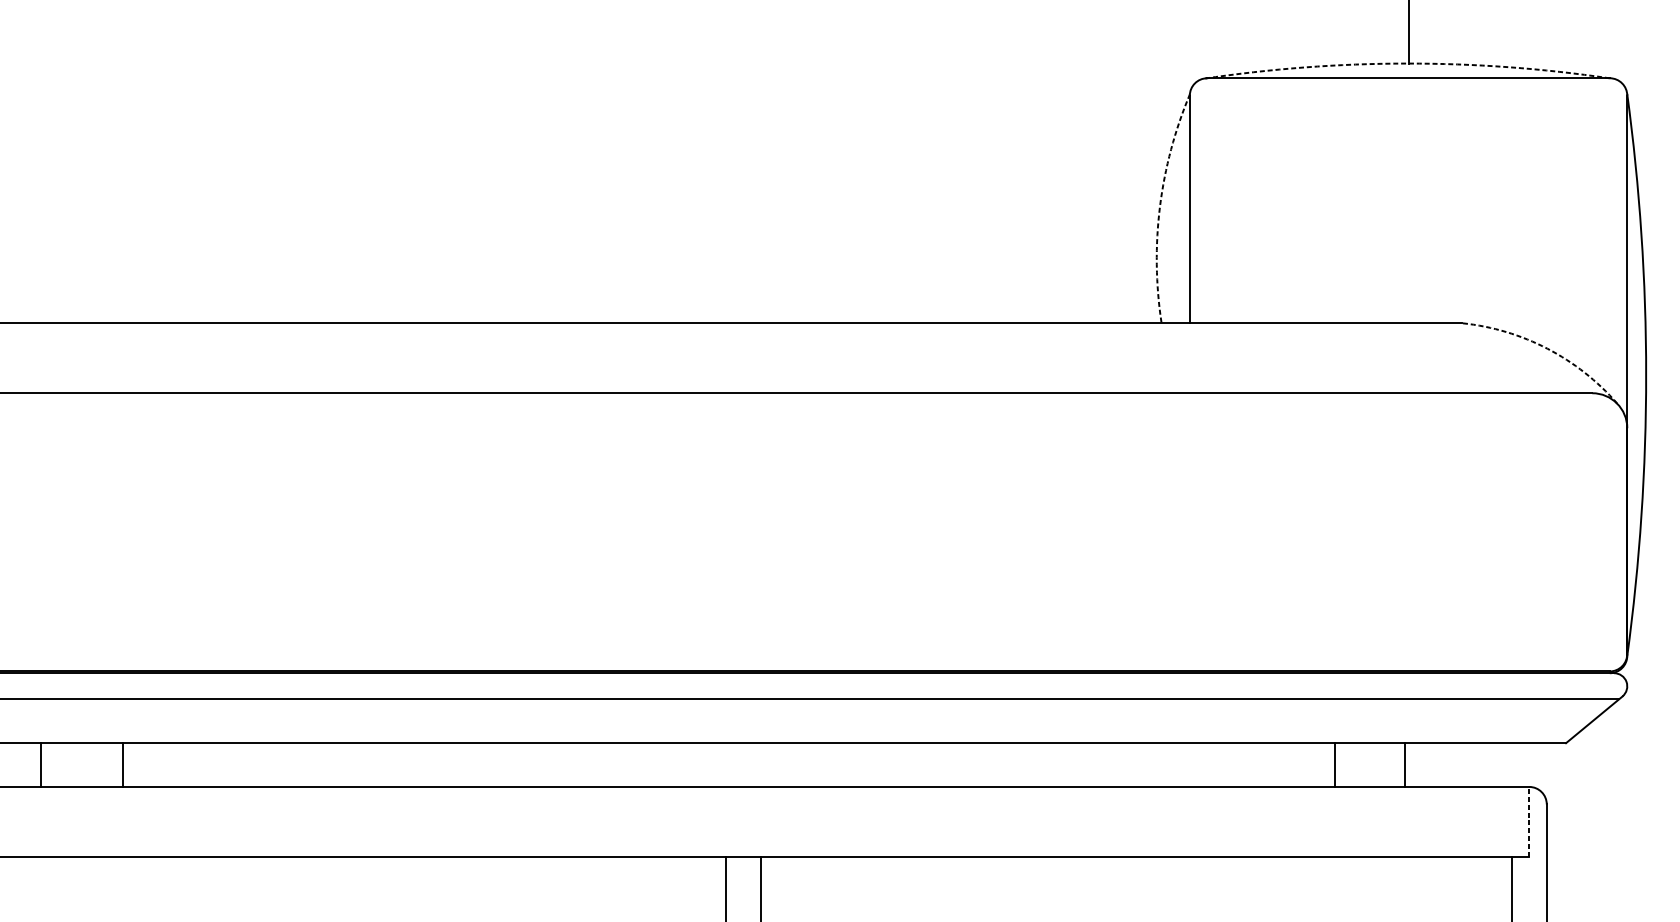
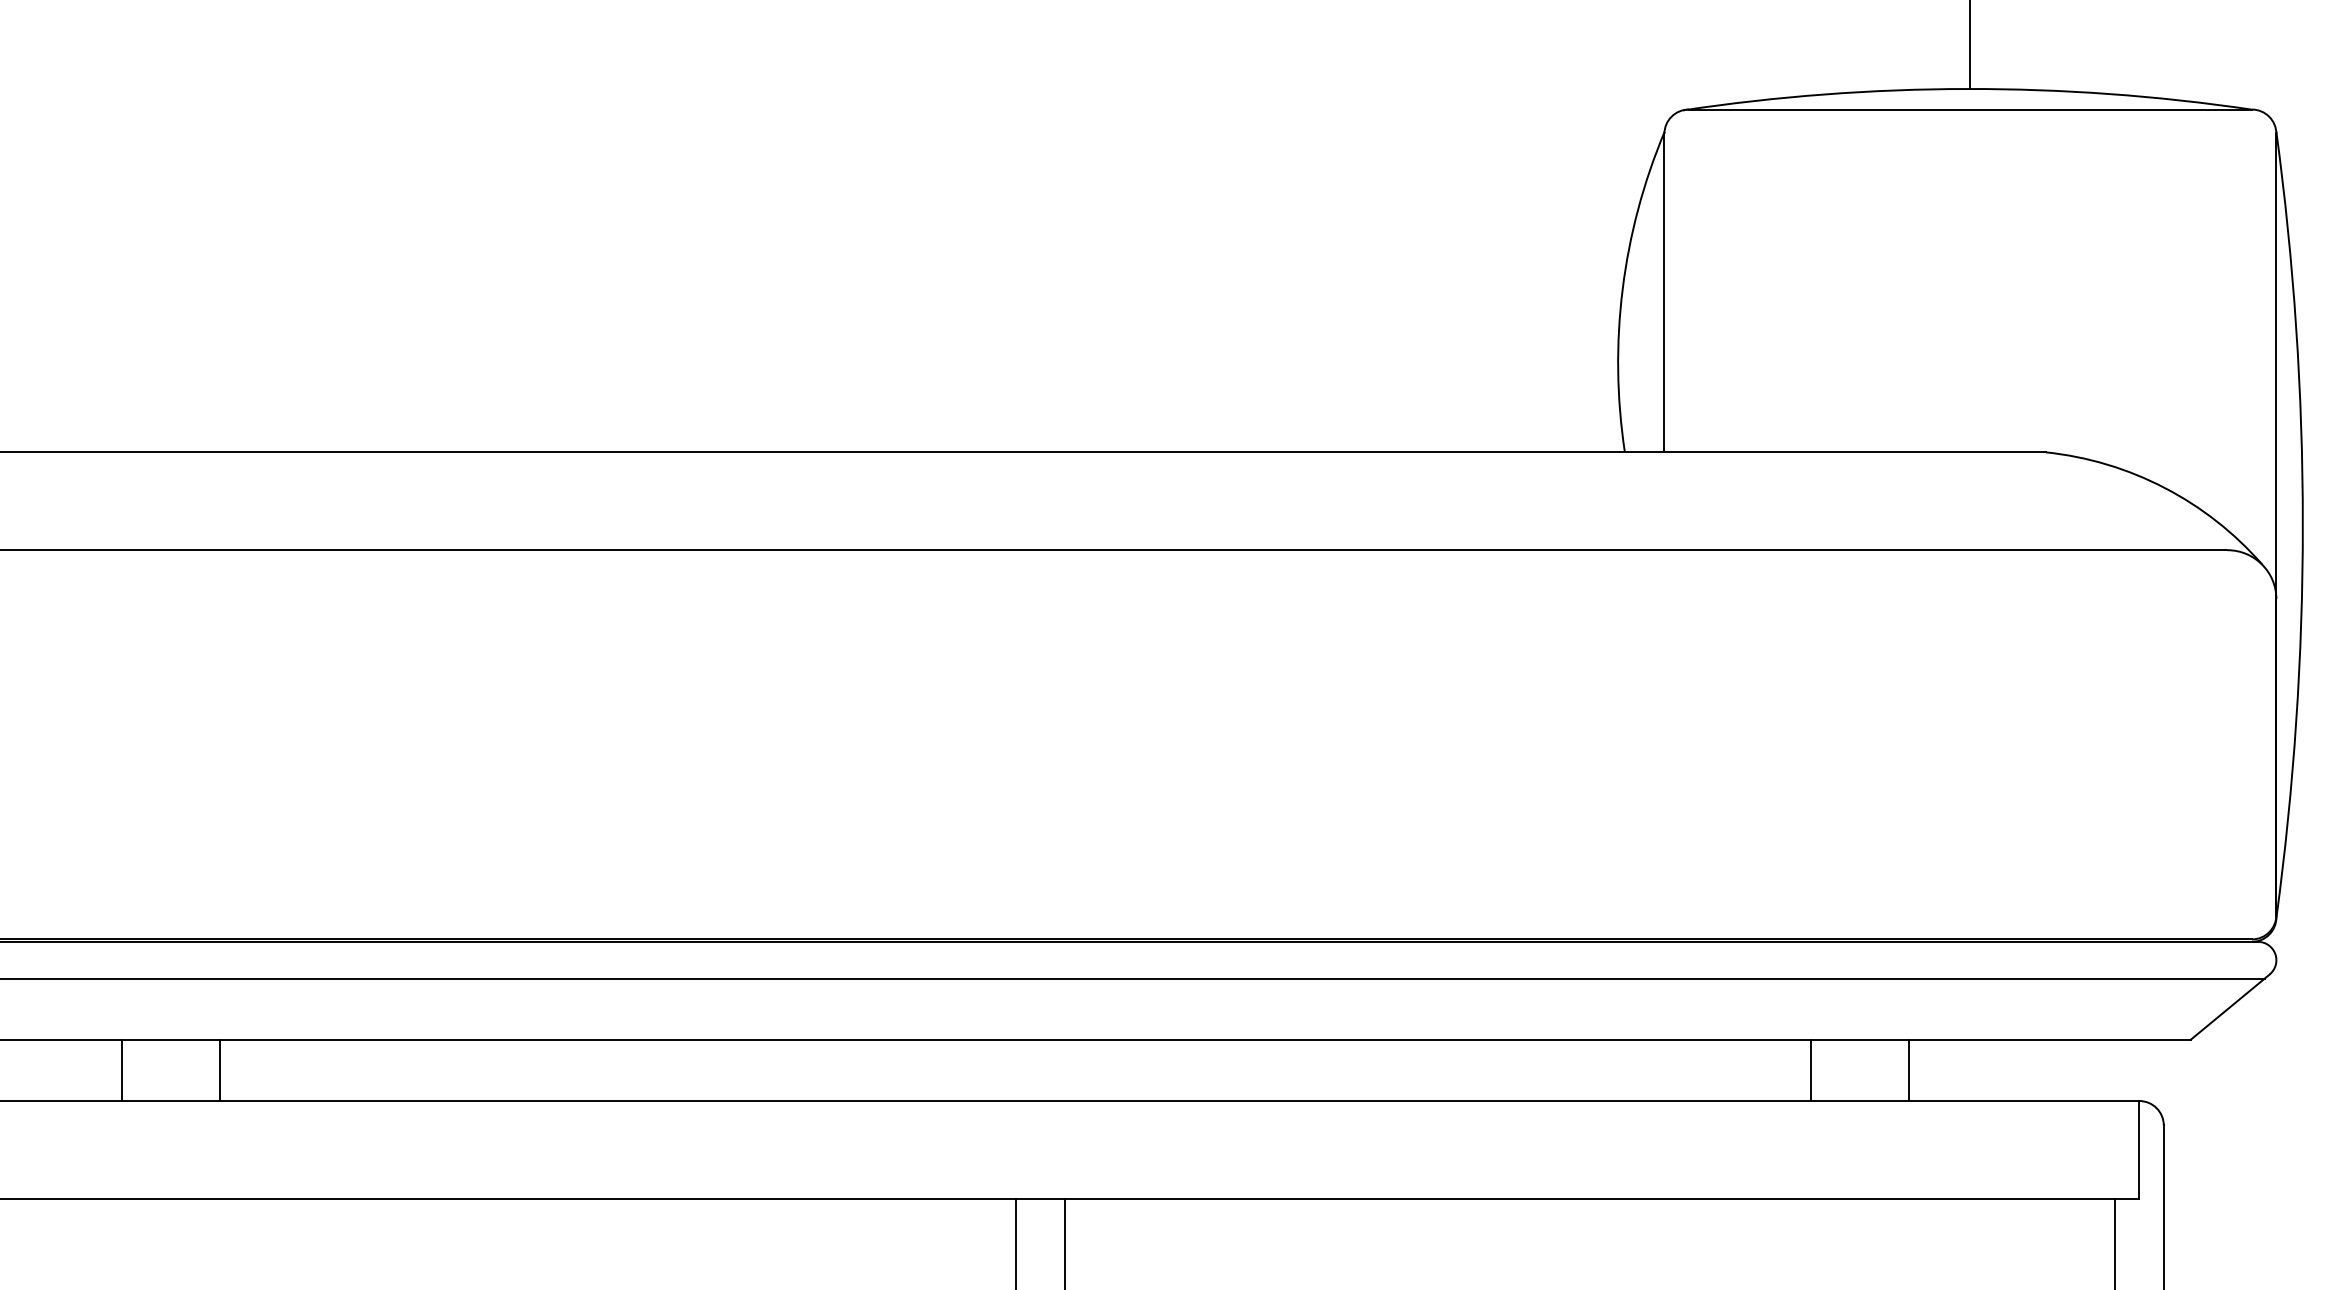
arc: (1406, 63) -> (1967, 89), dashed -> solid
arc: (1159, 206) -> (1622, 289), dashed -> solid
arc: (1547, 348) -> (2164, 487), dashed -> solid
line: (41, 765) -> (122, 1070), moved
line: (123, 765) -> (220, 1070), moved
line: (1334, 765) -> (1811, 1070), moved
line: (1405, 765) -> (1909, 1070), moved
line: (1529, 821) -> (2139, 1149), dashed -> solid

